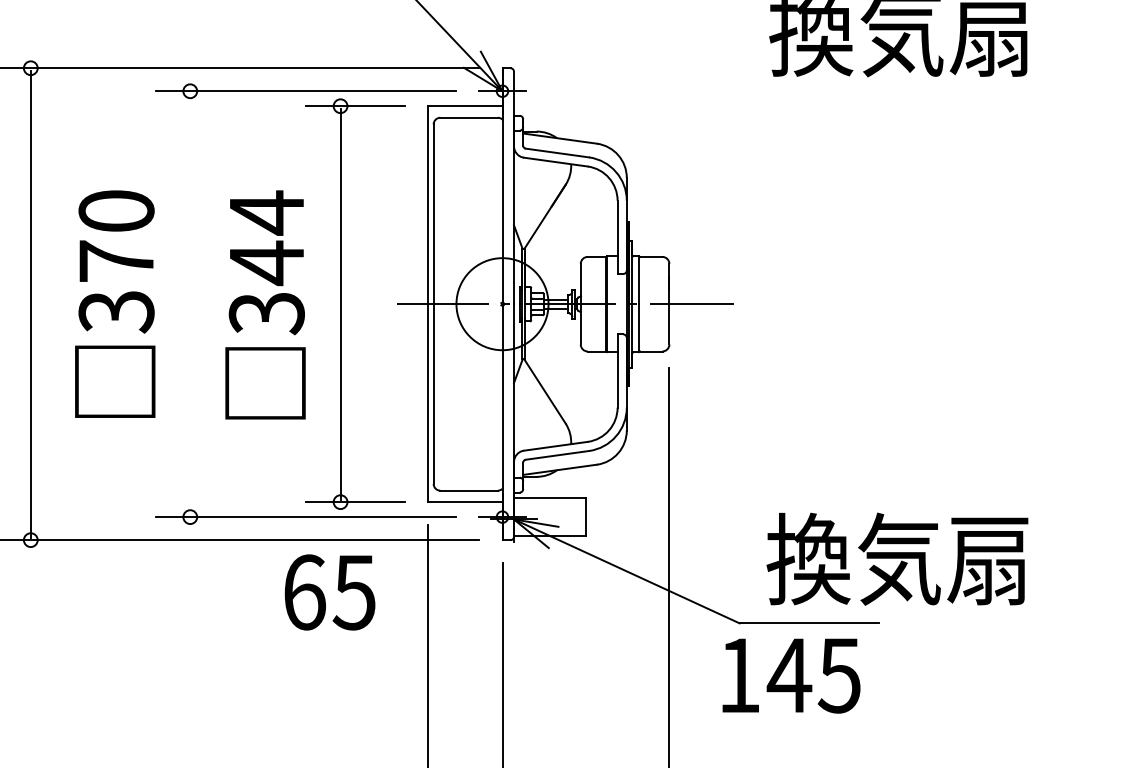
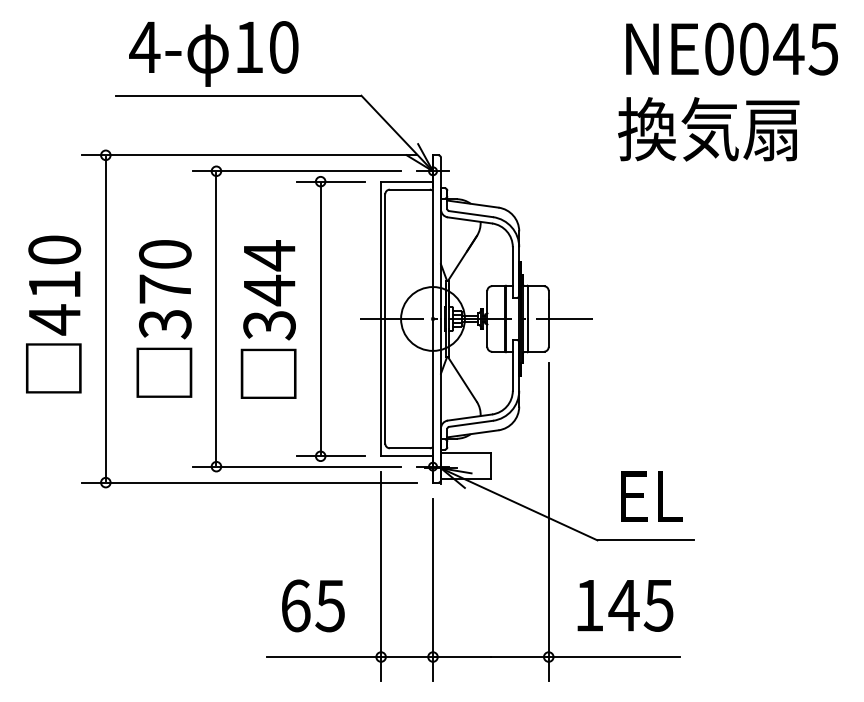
line: (190, 303) -> (216, 318), added
text: (896, 558) -> (706, 495), 換気扇 -> EL
text: (330, 591) -> (313, 605), moved
text: (791, 675) -> (625, 605), moved

